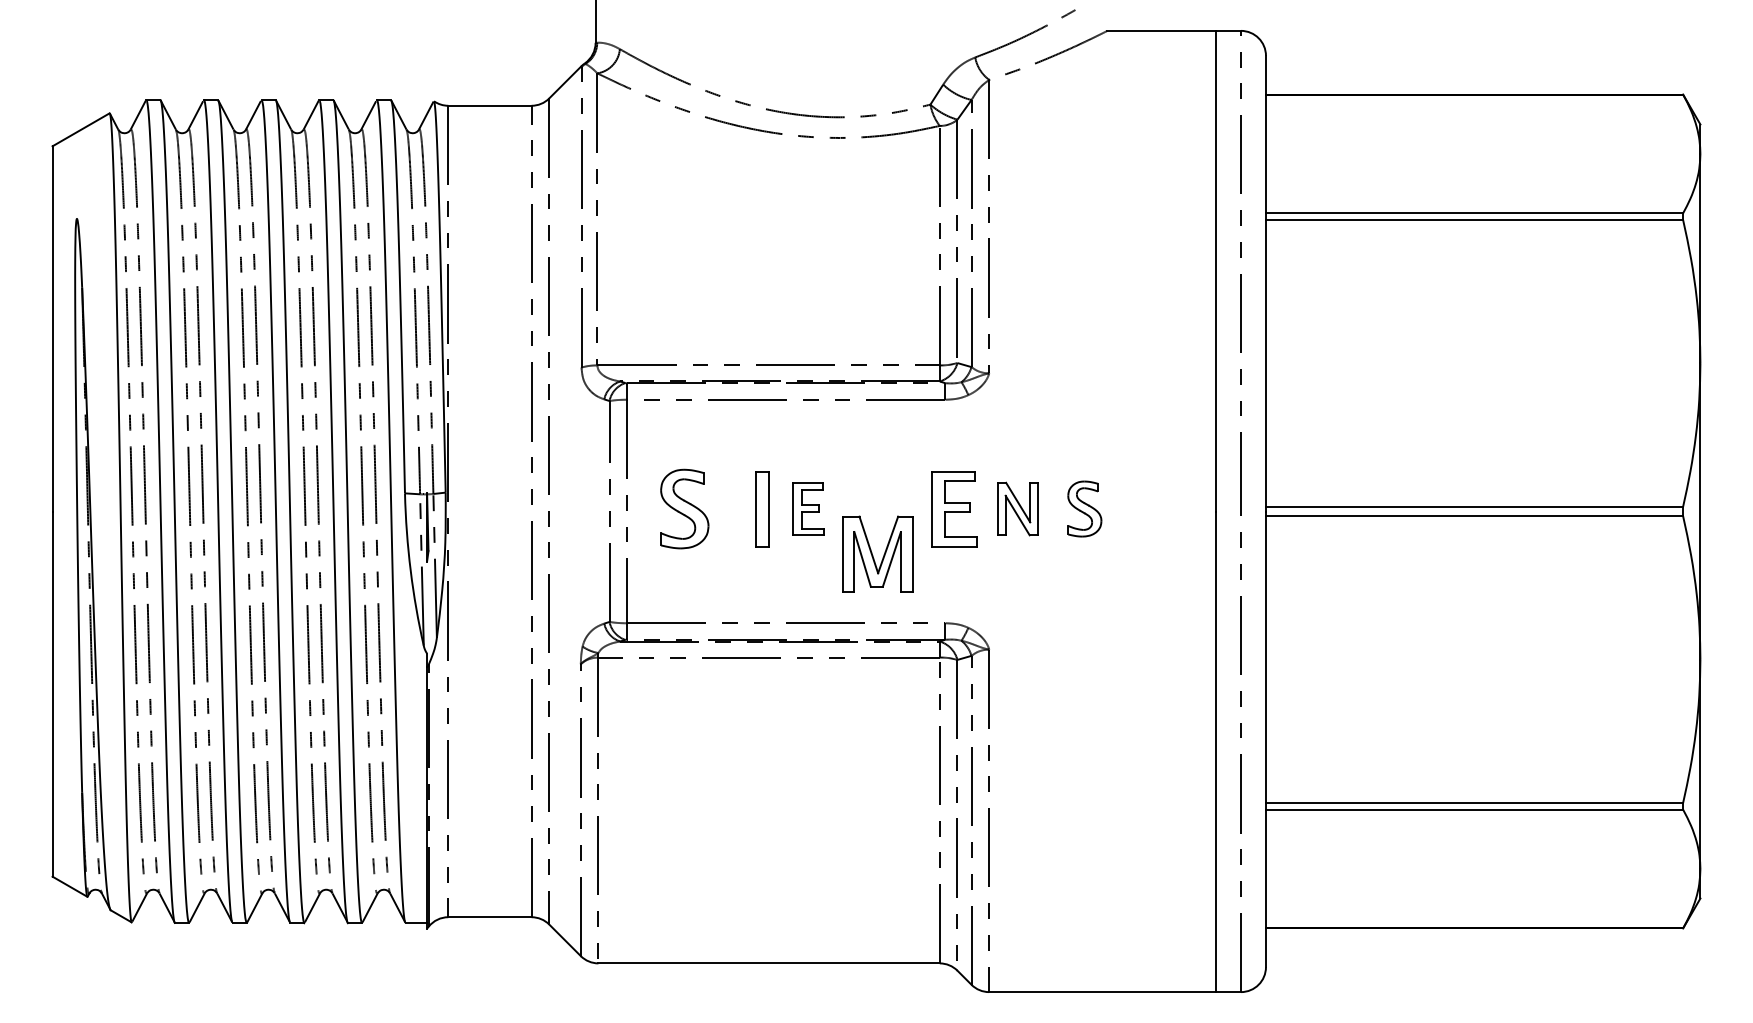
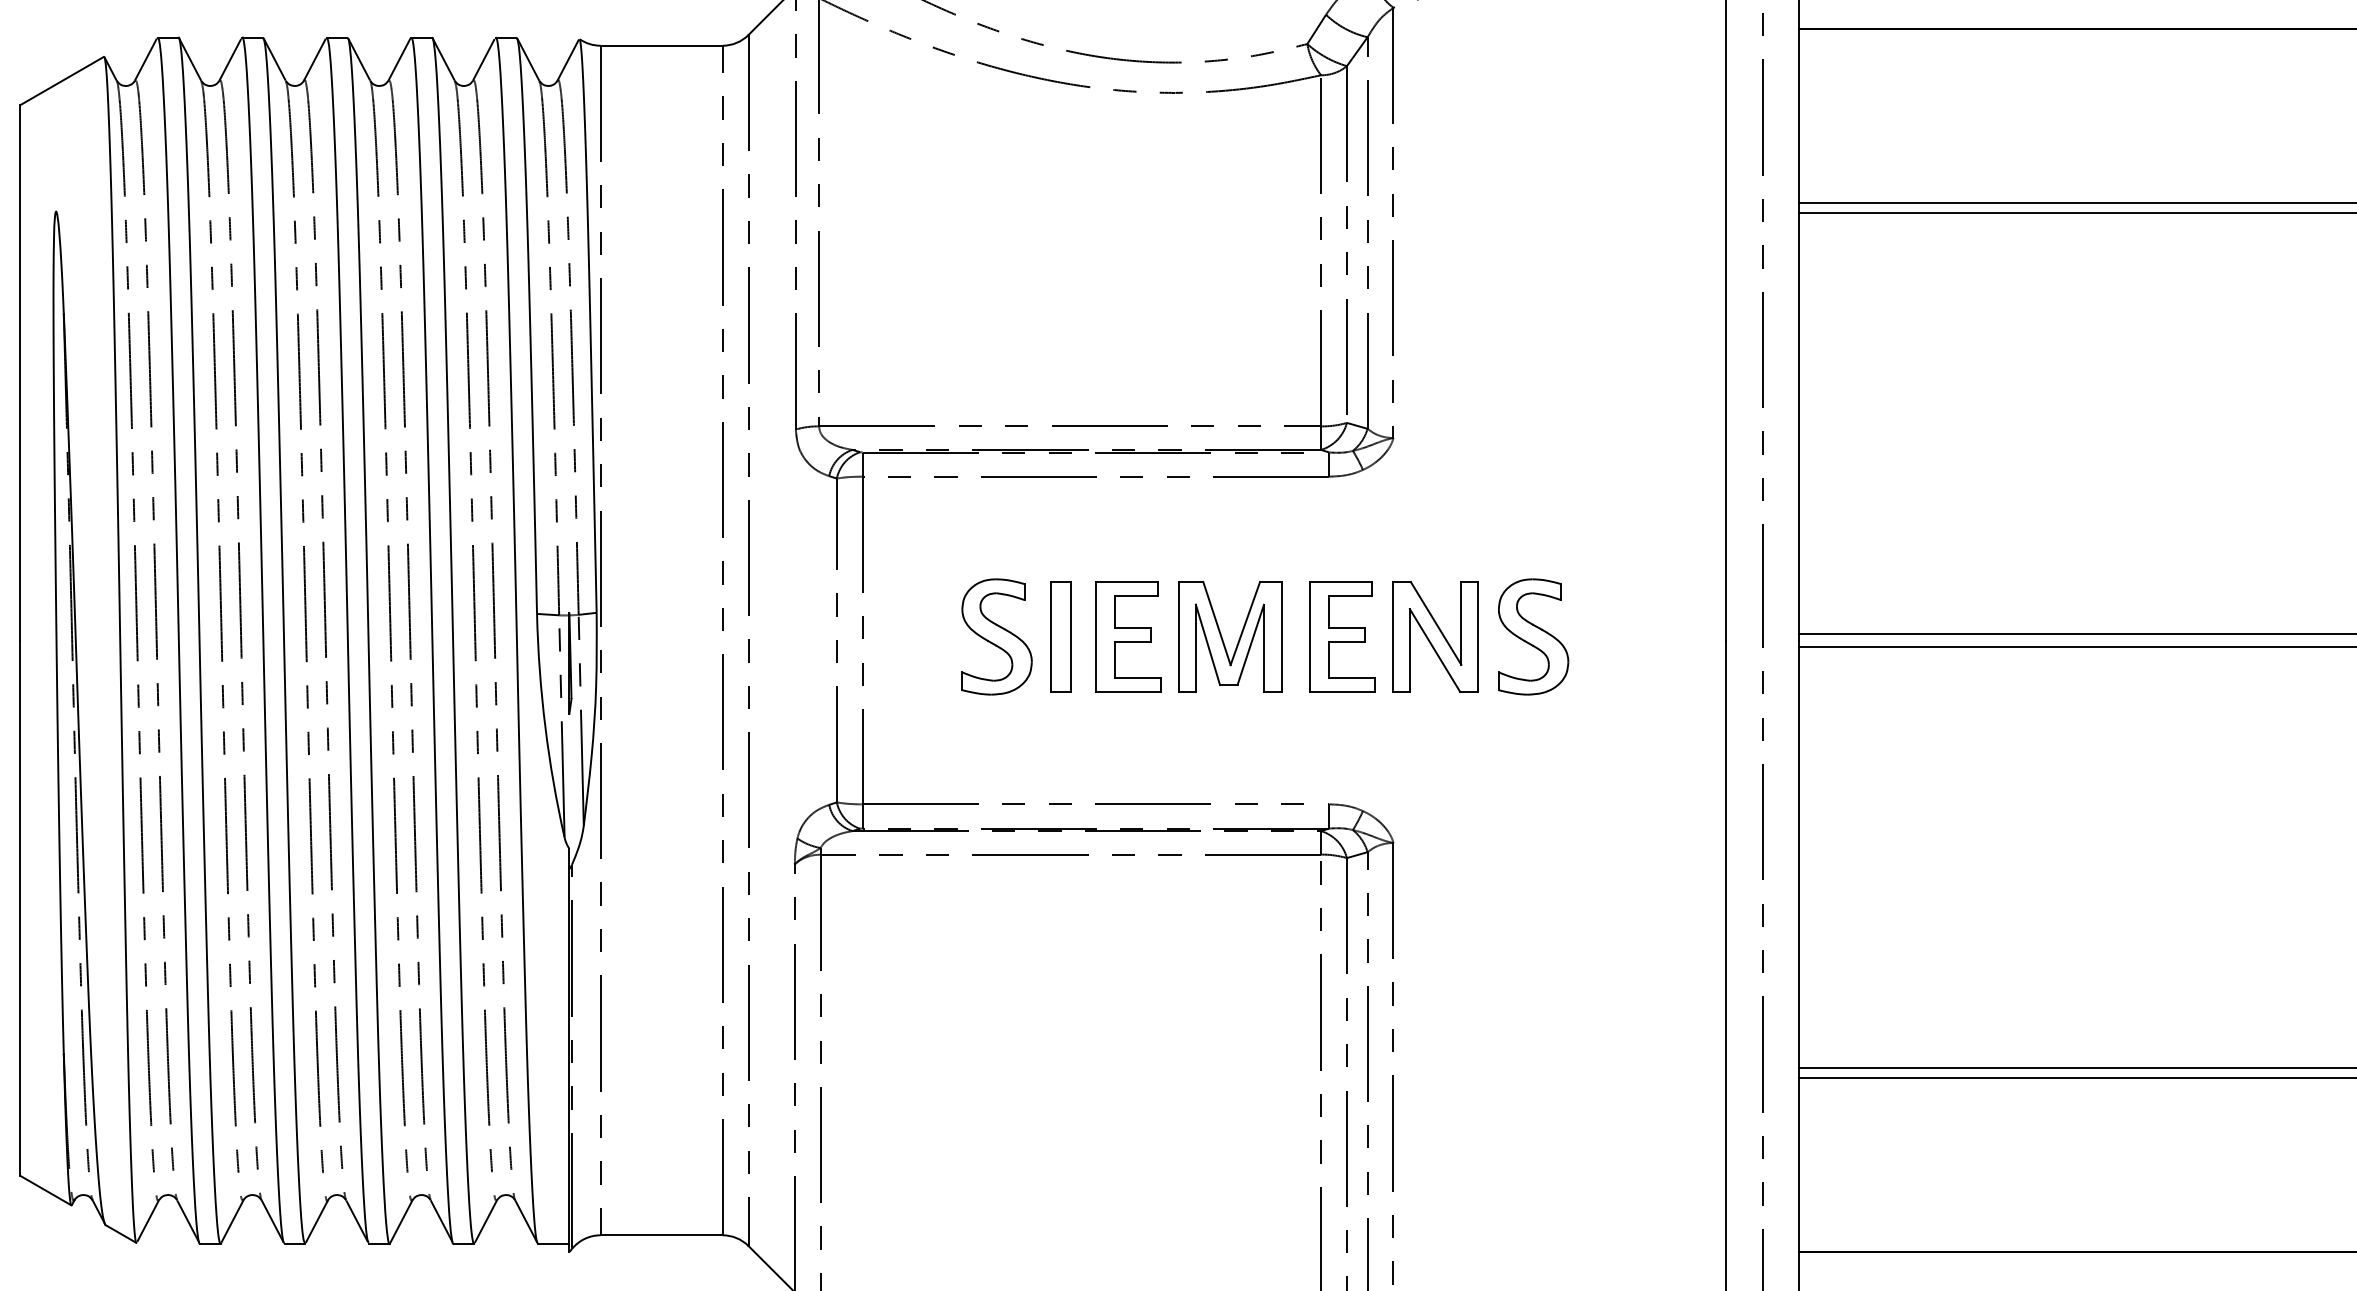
part: (684, 508) -> (996, 636), moved
part: (1017, 508) -> (1434, 636), size x1.43
part: (1084, 508) -> (1533, 636), size x1.43
part: (808, 509) -> (1128, 637), size x1.43
part: (877, 553) -> (1229, 636), moved

